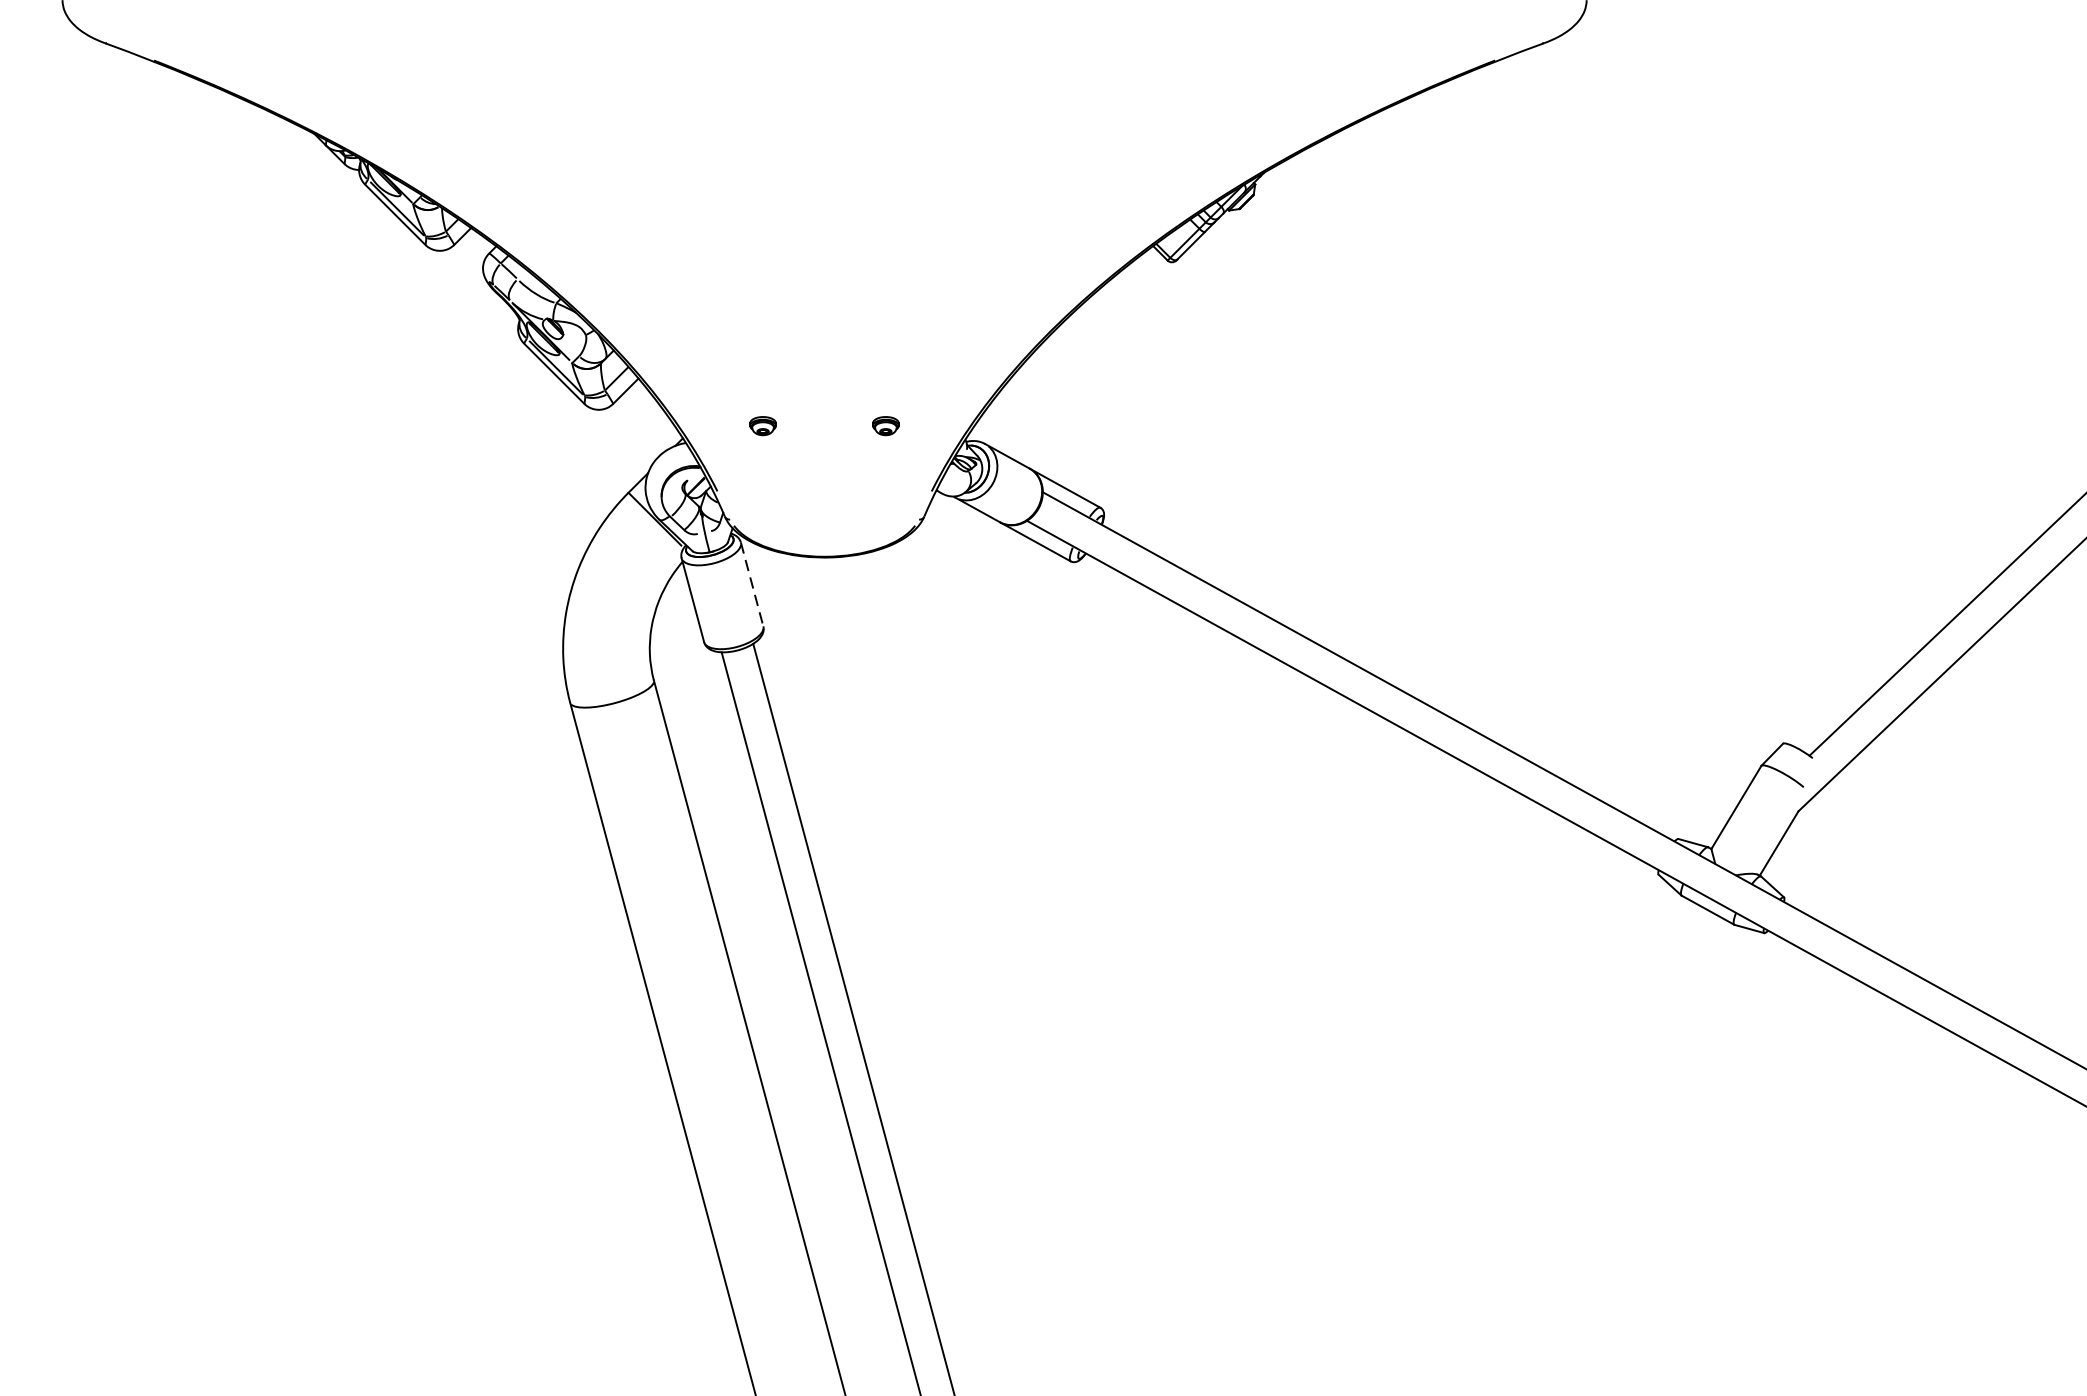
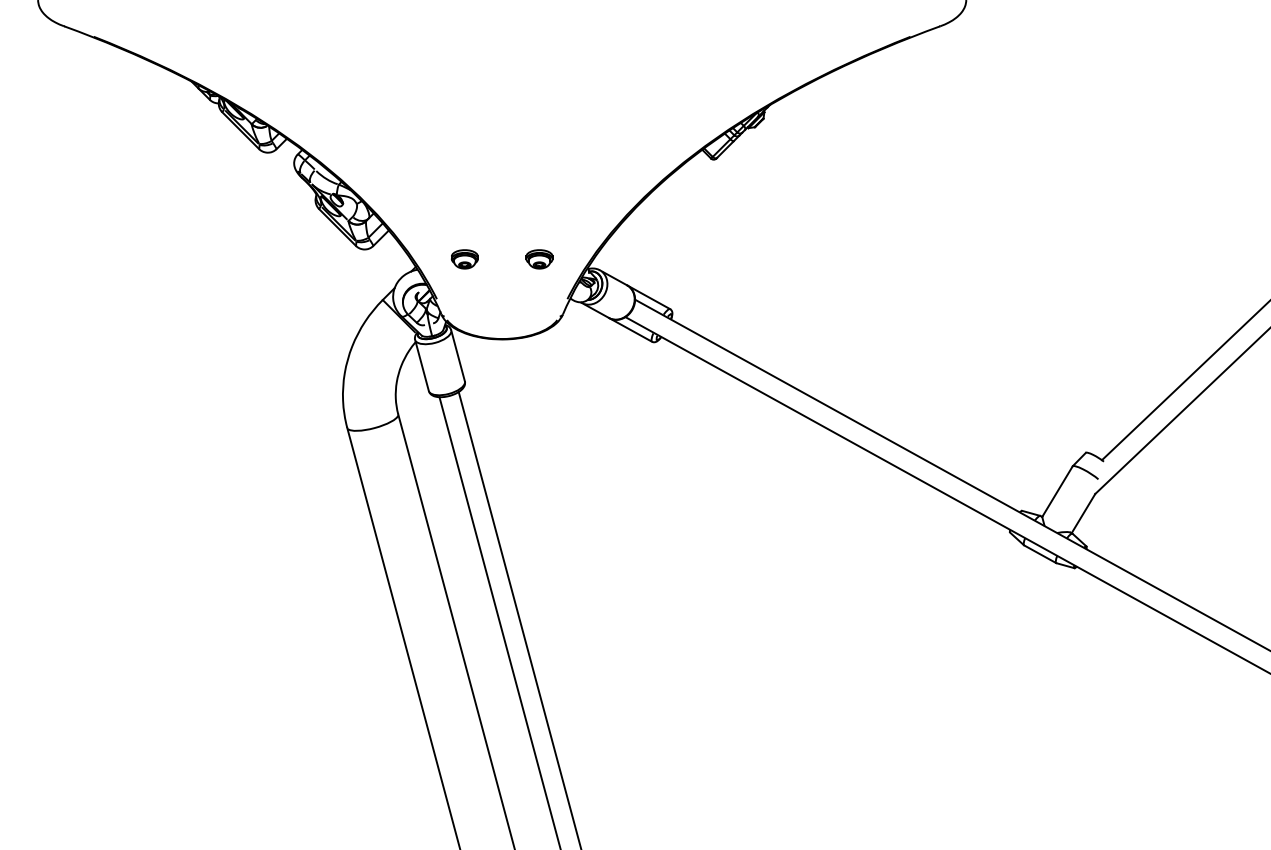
part: (762, 426) -> (464, 259), size x1.67
part: (885, 426) -> (539, 259), size x1.67
line: (752, 585) -> (458, 356), dashed -> solid

